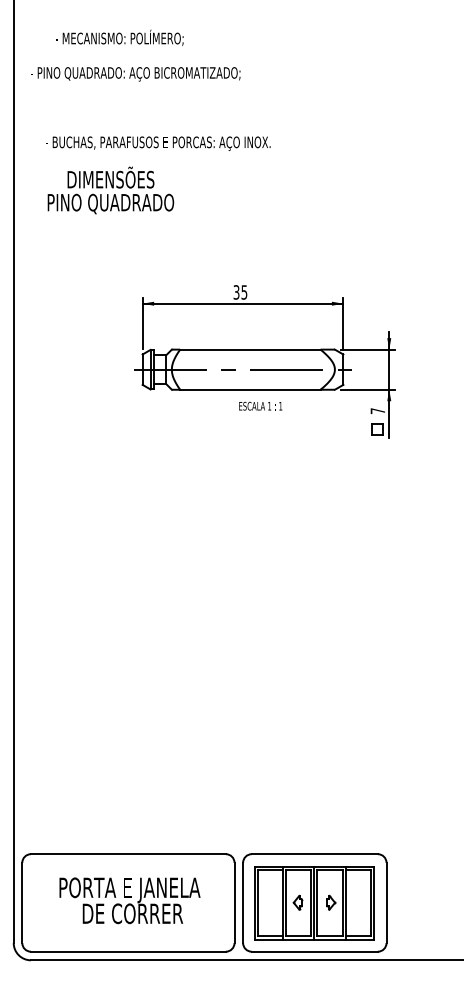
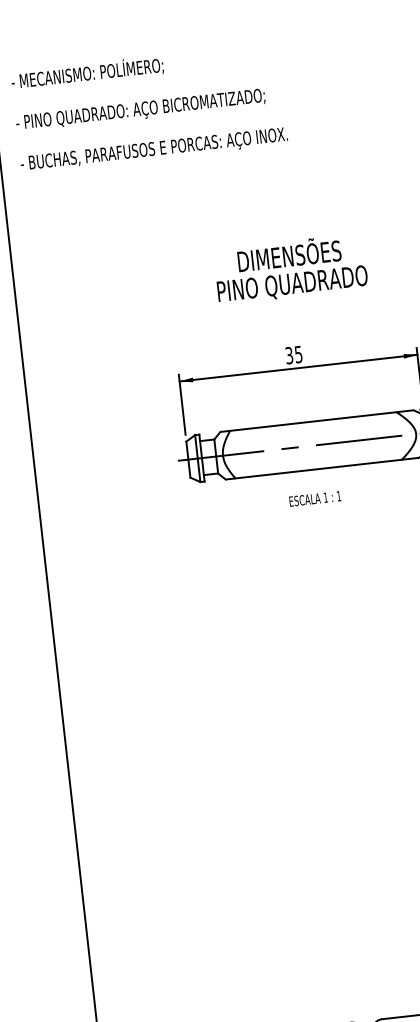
text: (119, 37) -> (87, 72), moved
text: (158, 143) -> (154, 150), moved
text: (110, 190) -> (290, 269), moved
text: (260, 405) -> (314, 498), moved

